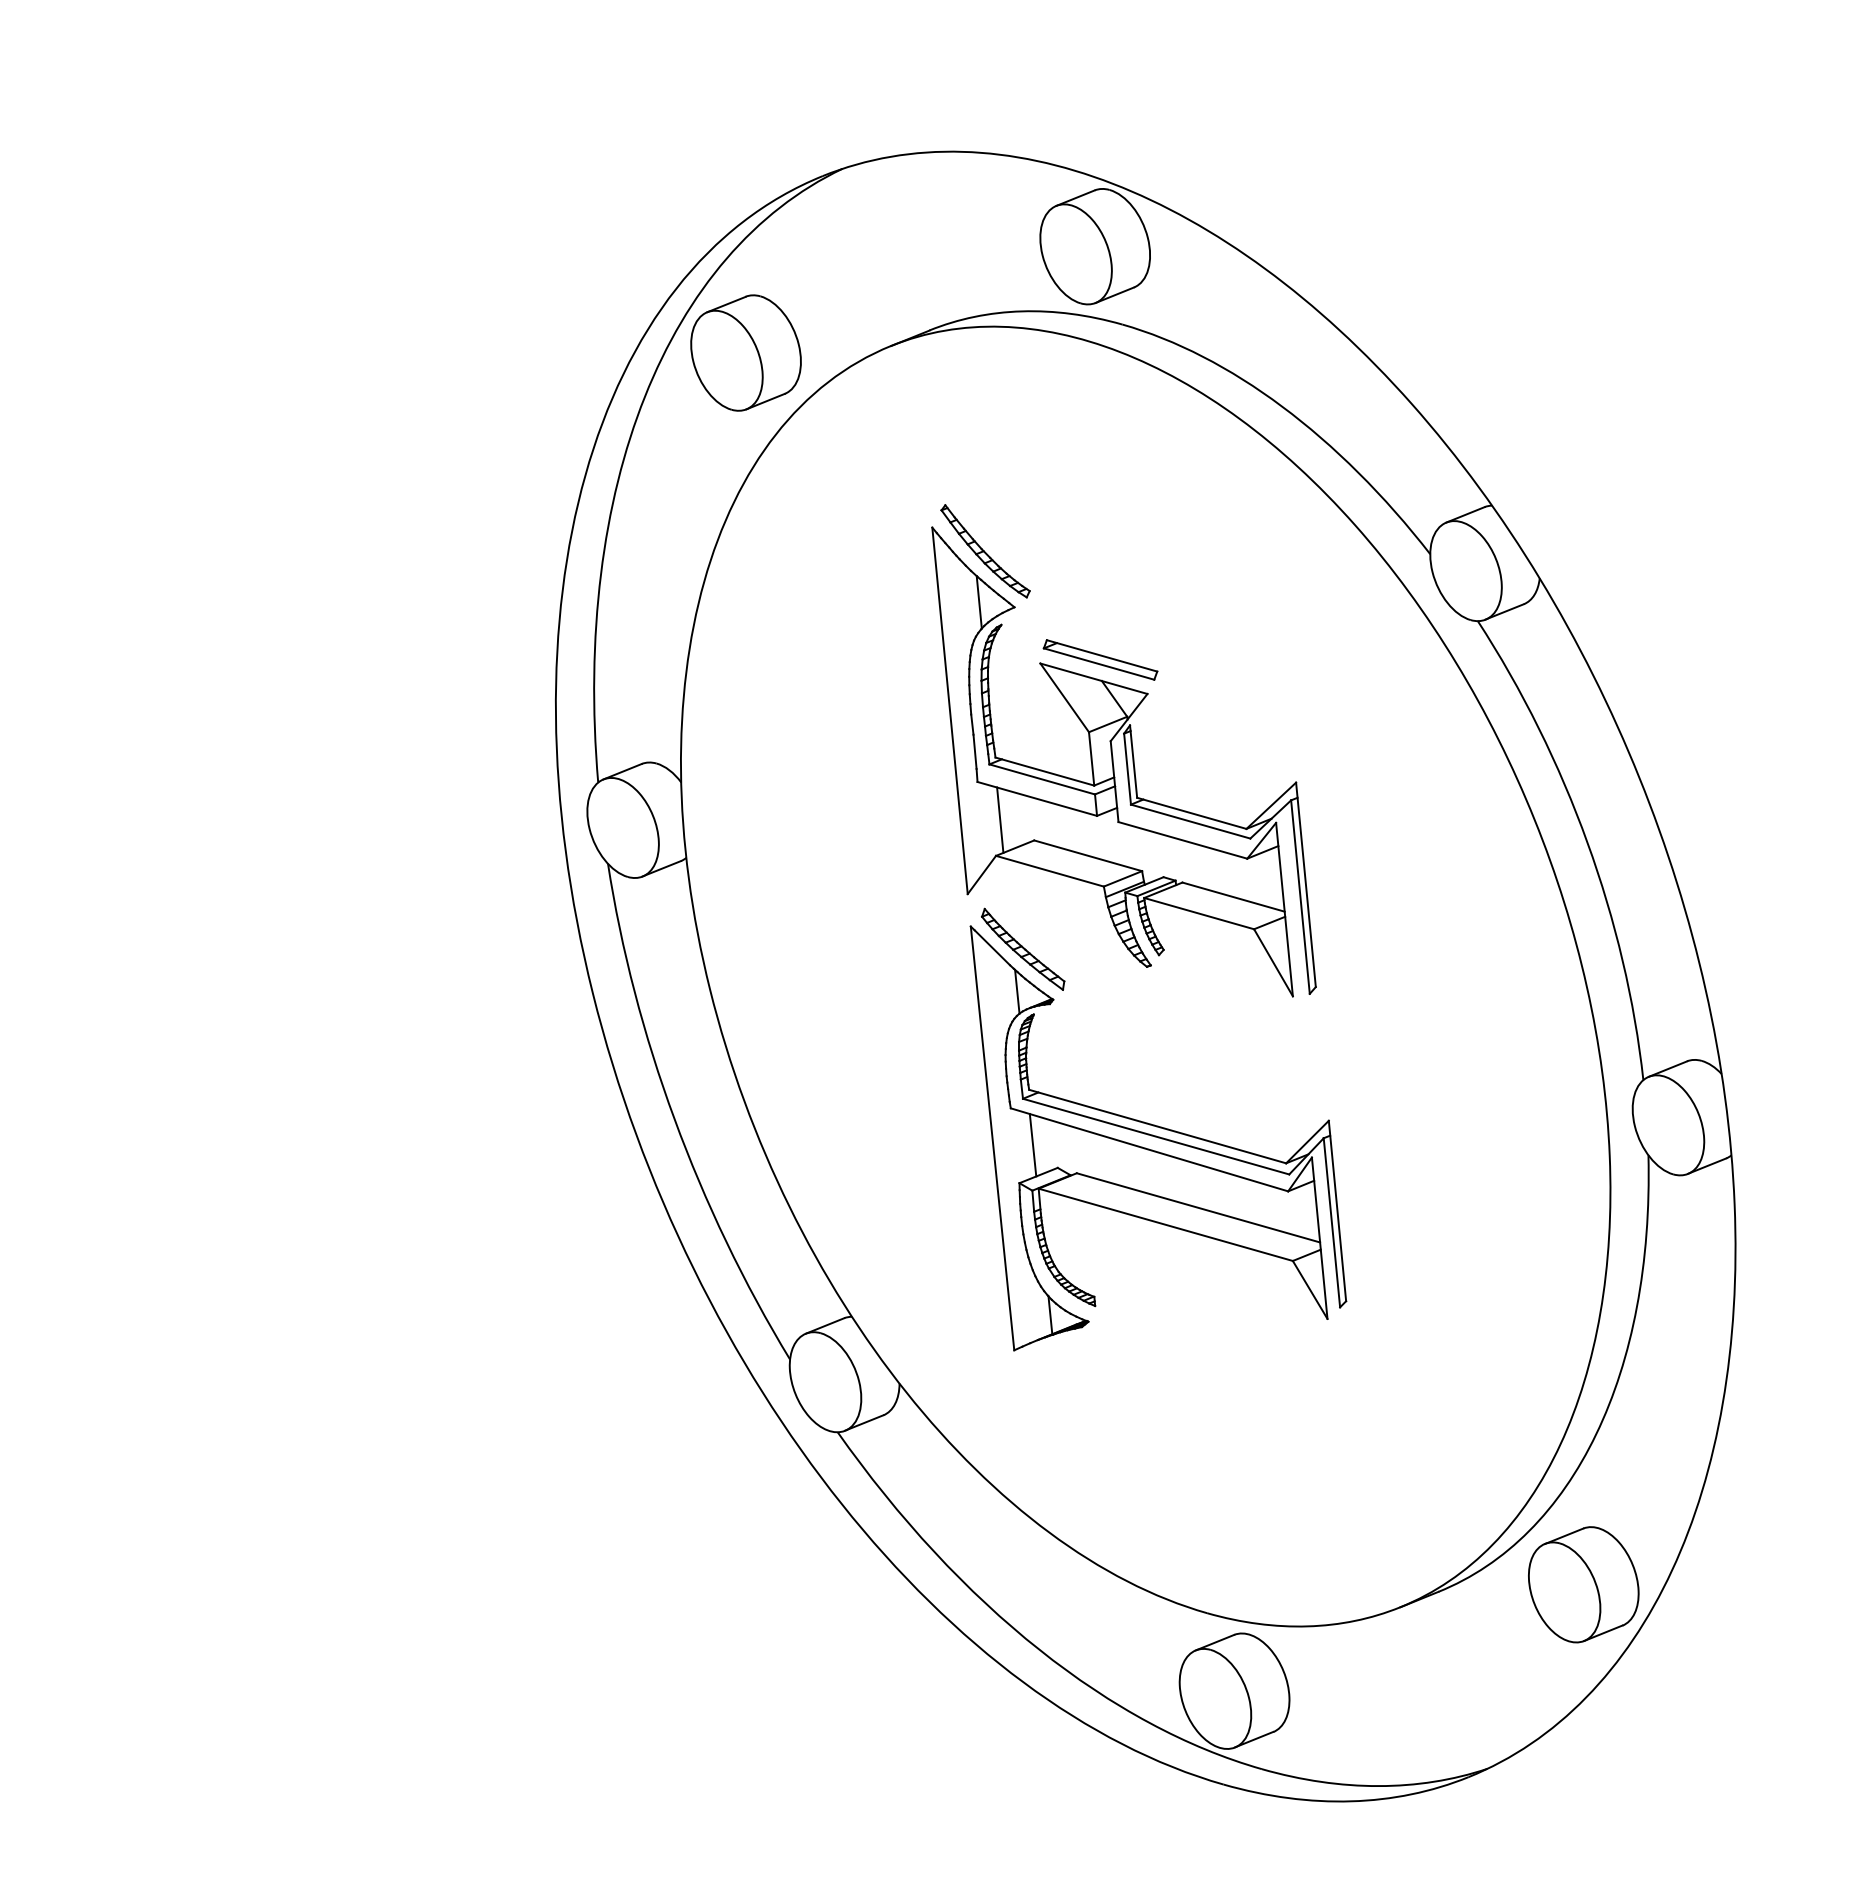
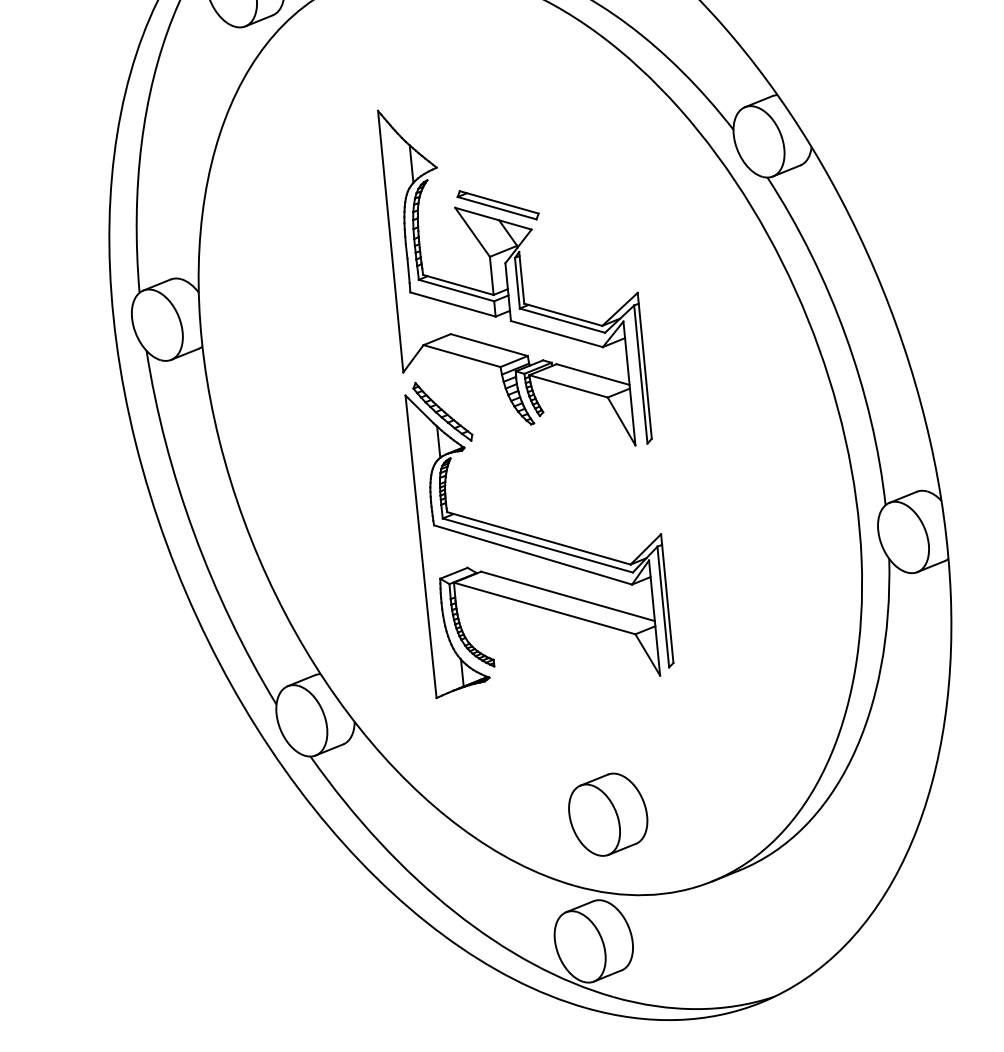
part: (985, 551) -> (416, 127), removed
line: (1000, 819) -> (426, 319), removed
line: (1032, 1144) -> (449, 551), removed
part: (1583, 1584) -> (608, 814), moved

